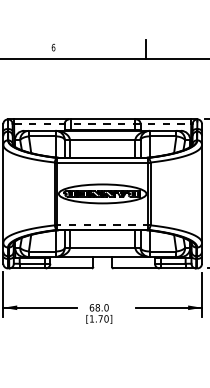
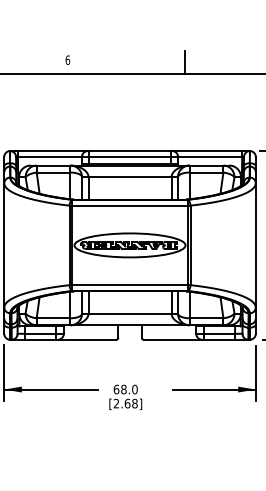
line: (103, 123) -> (130, 156), dashed -> solid
line: (103, 225) -> (130, 285), dashed -> solid
text: (99, 318) -> (125, 403), [1.70] -> [2.68]

